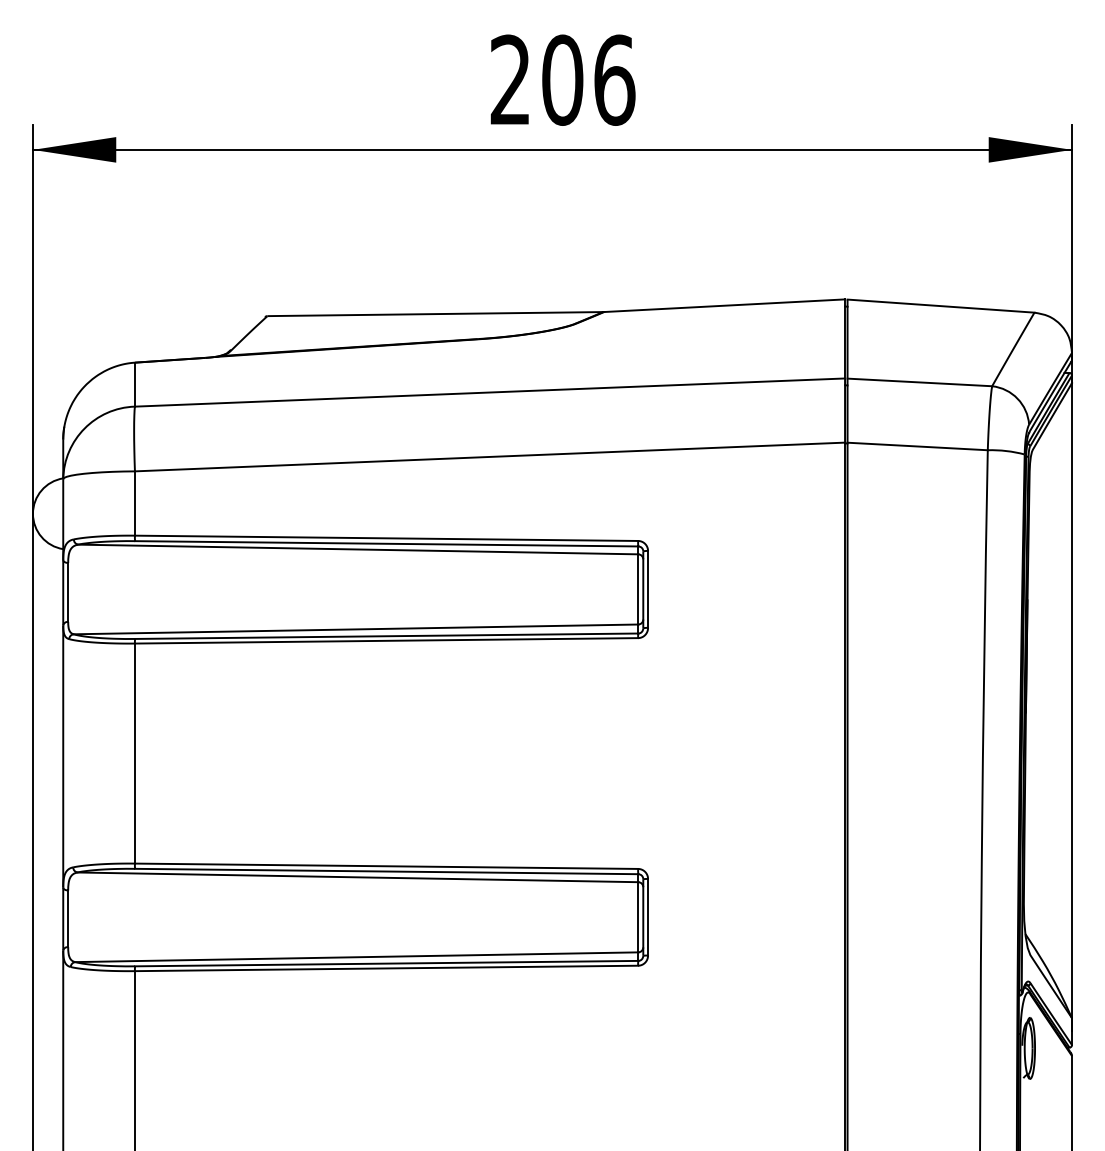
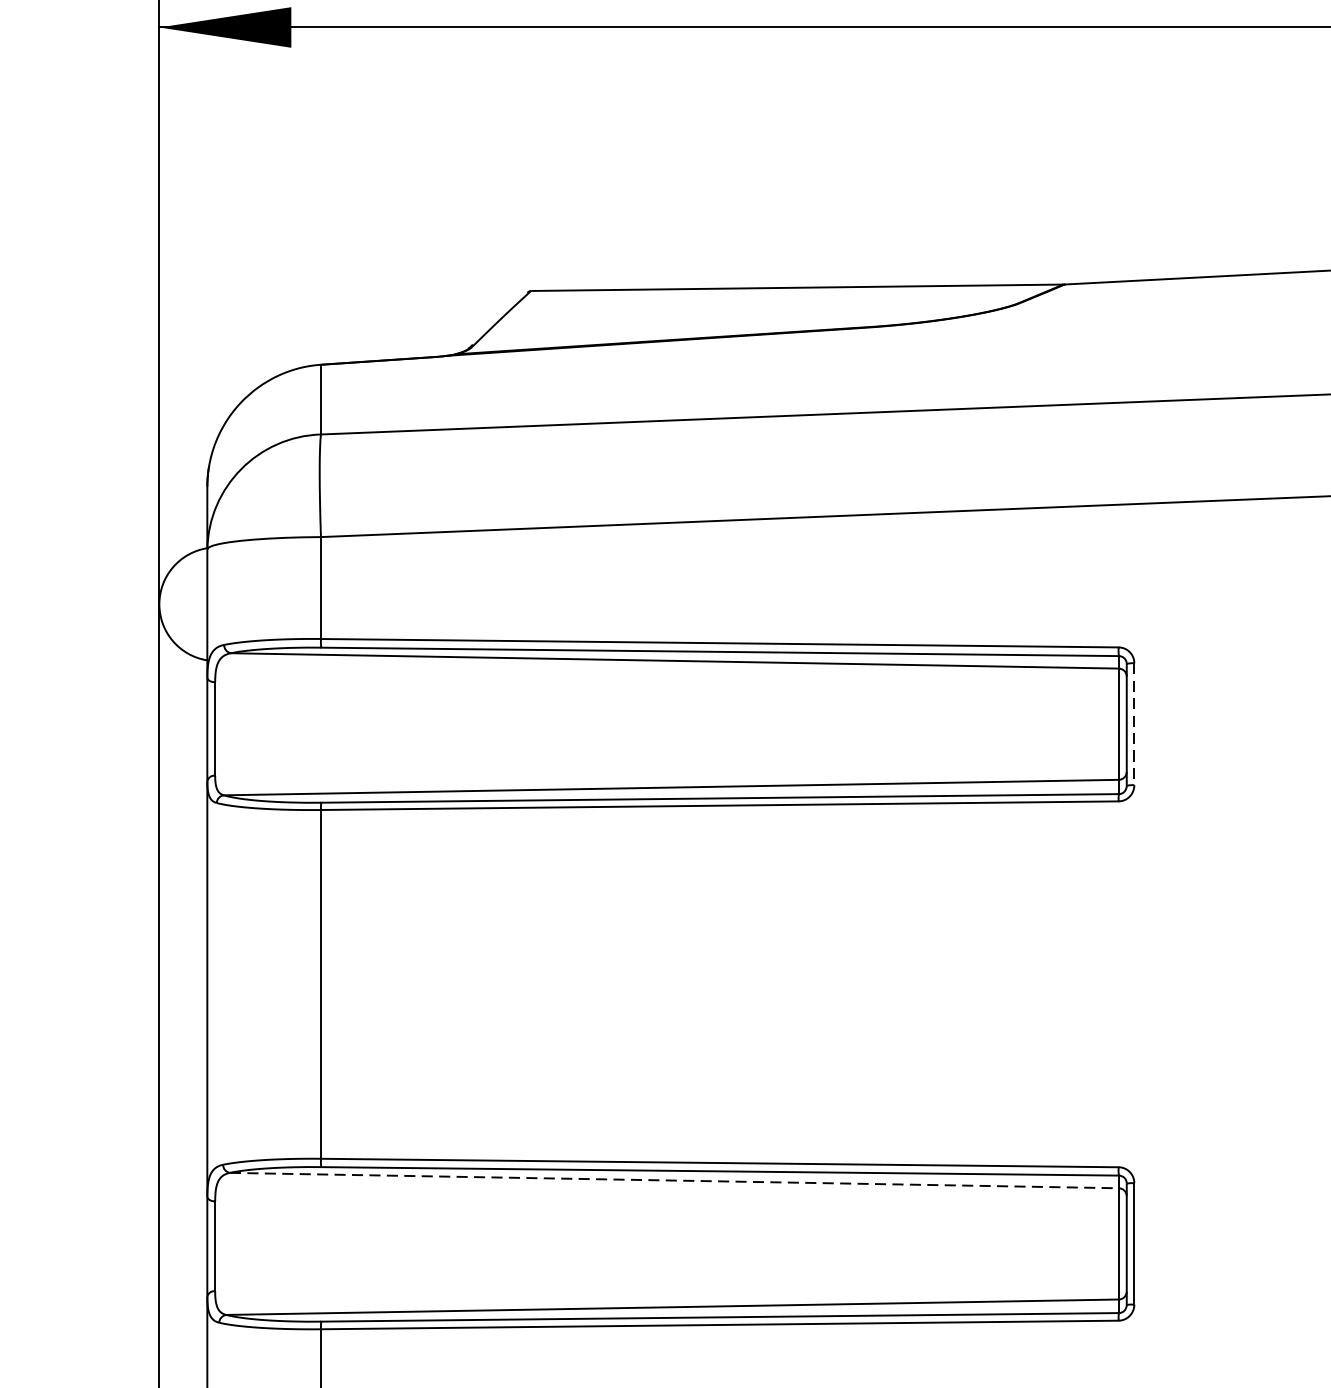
line: (648, 589) -> (1135, 724), solid -> dashed
line: (358, 877) -> (675, 1180), solid -> dashed

